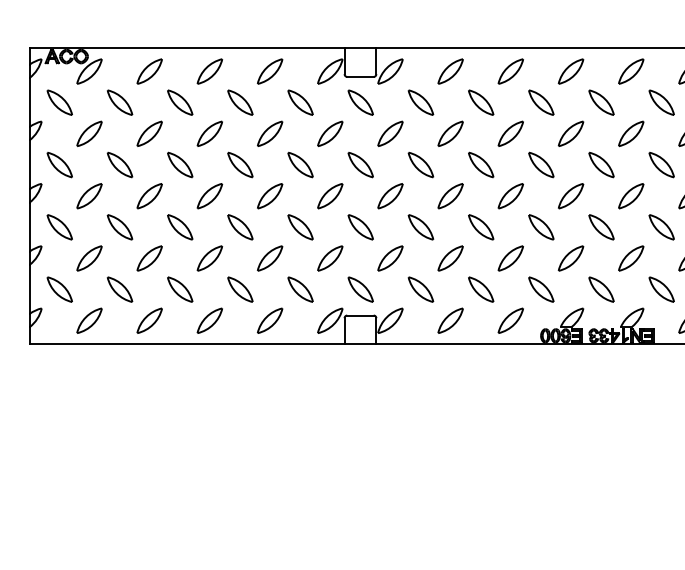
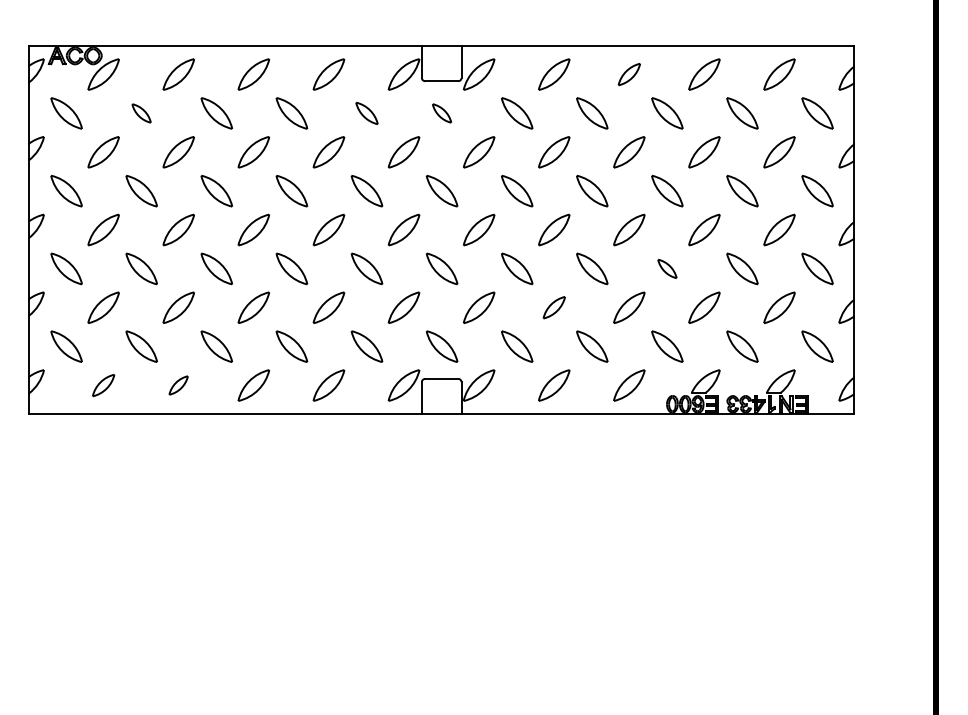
part: (510, 71) -> (629, 74), size x0.7
part: (119, 102) -> (141, 113), size x0.6
part: (300, 102) -> (366, 113), size x0.7
part: (360, 102) -> (441, 113), size x0.6
part: (541, 227) -> (667, 268), size x0.6
part: (450, 258) -> (554, 307), size x0.7
part: (89, 320) -> (103, 385), size x0.7
part: (149, 320) -> (178, 385), size x0.6

